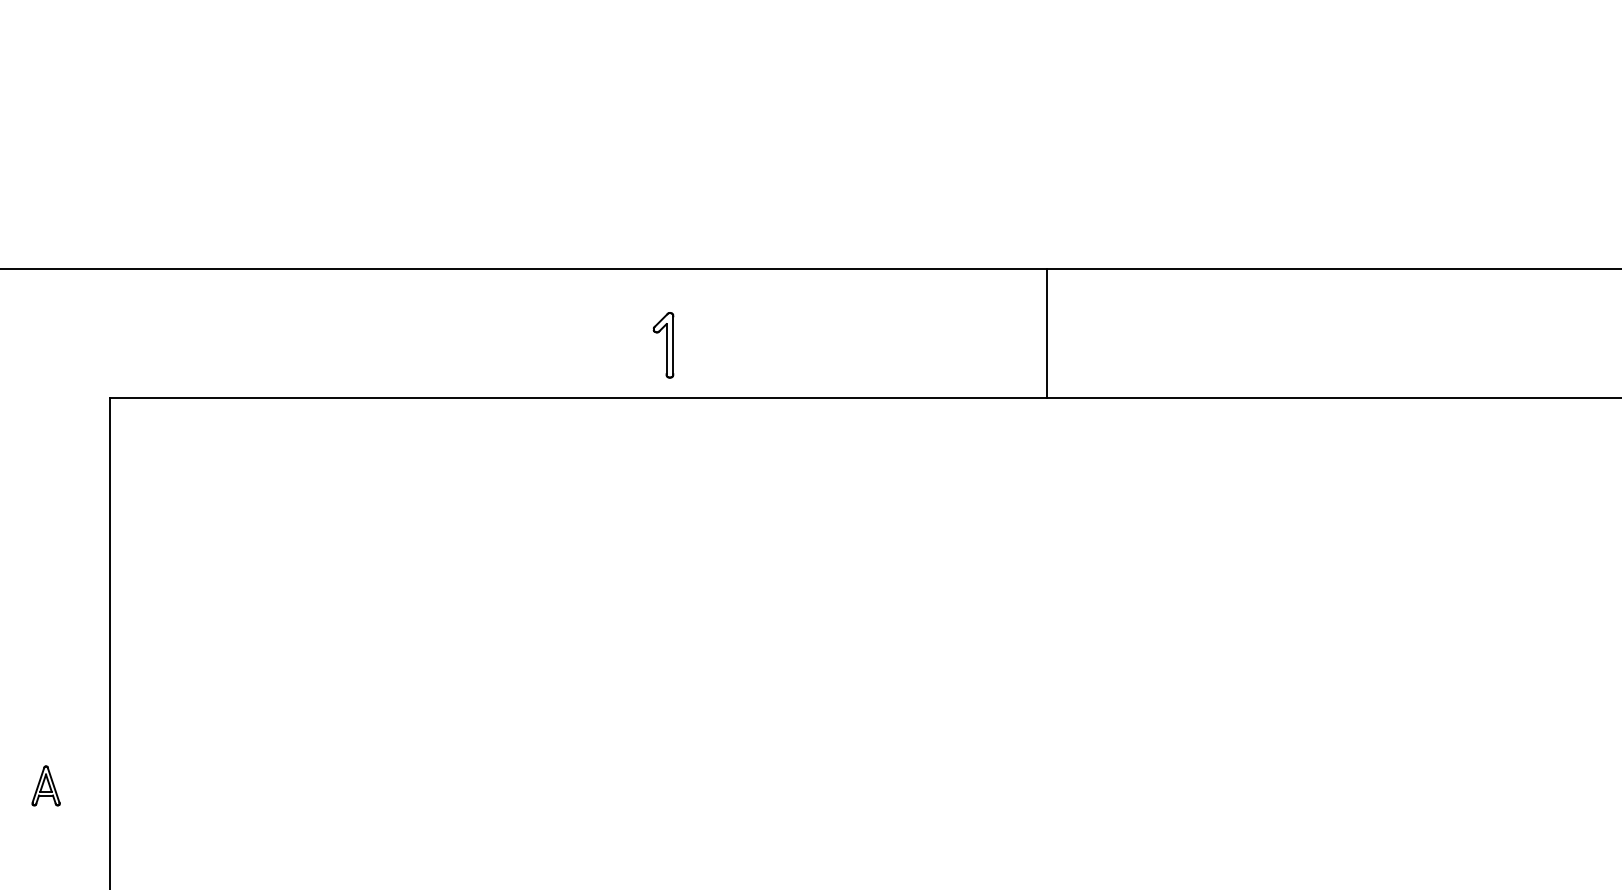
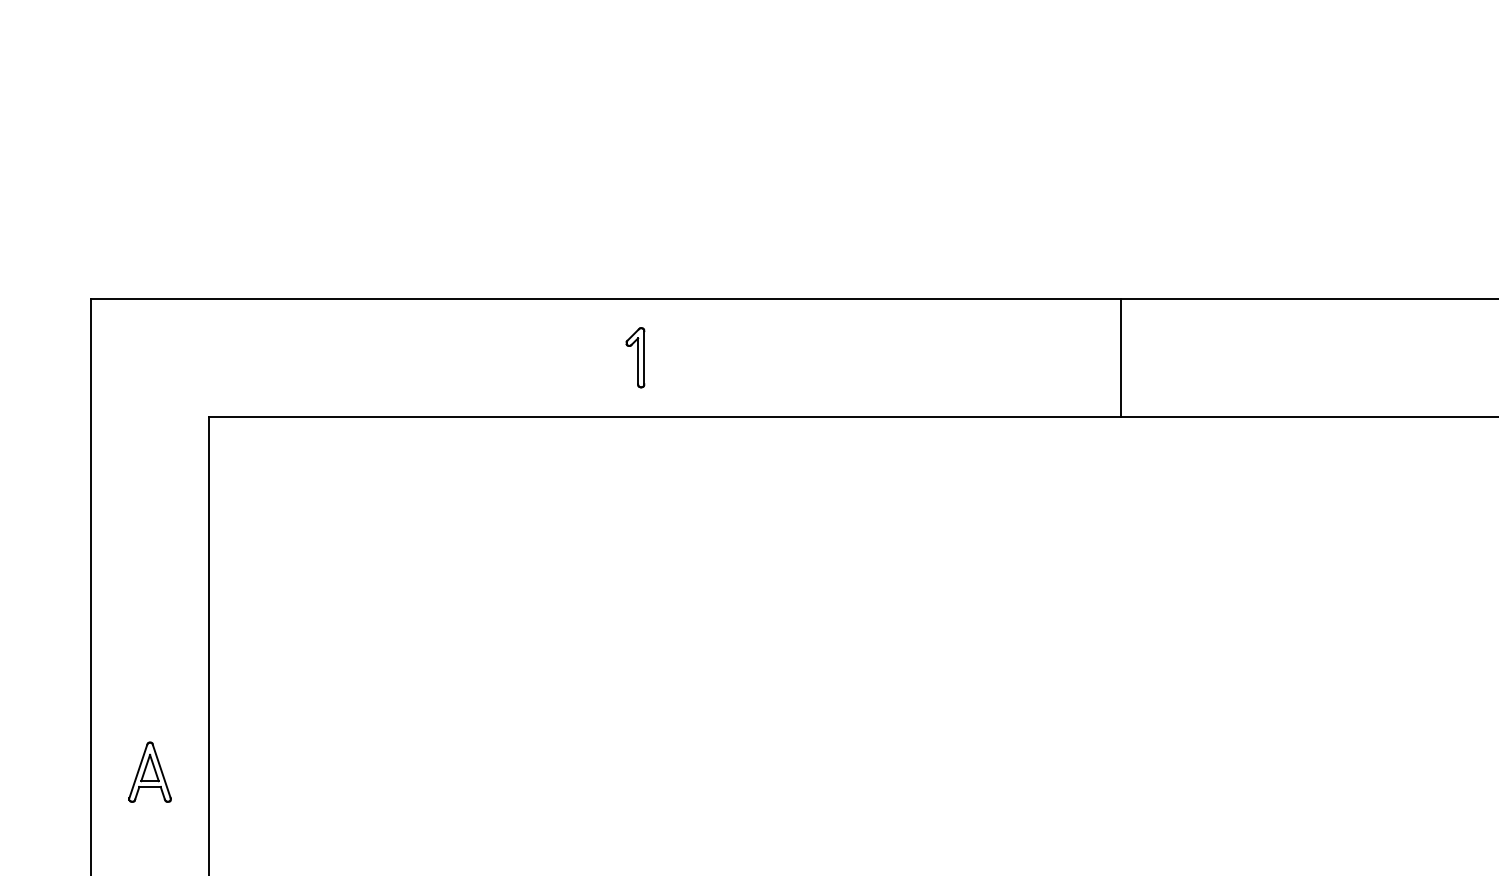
line: (1047, 333) -> (1120, 357), moved
part: (663, 345) -> (635, 357), moved
part: (45, 785) -> (149, 771), size x1.67

